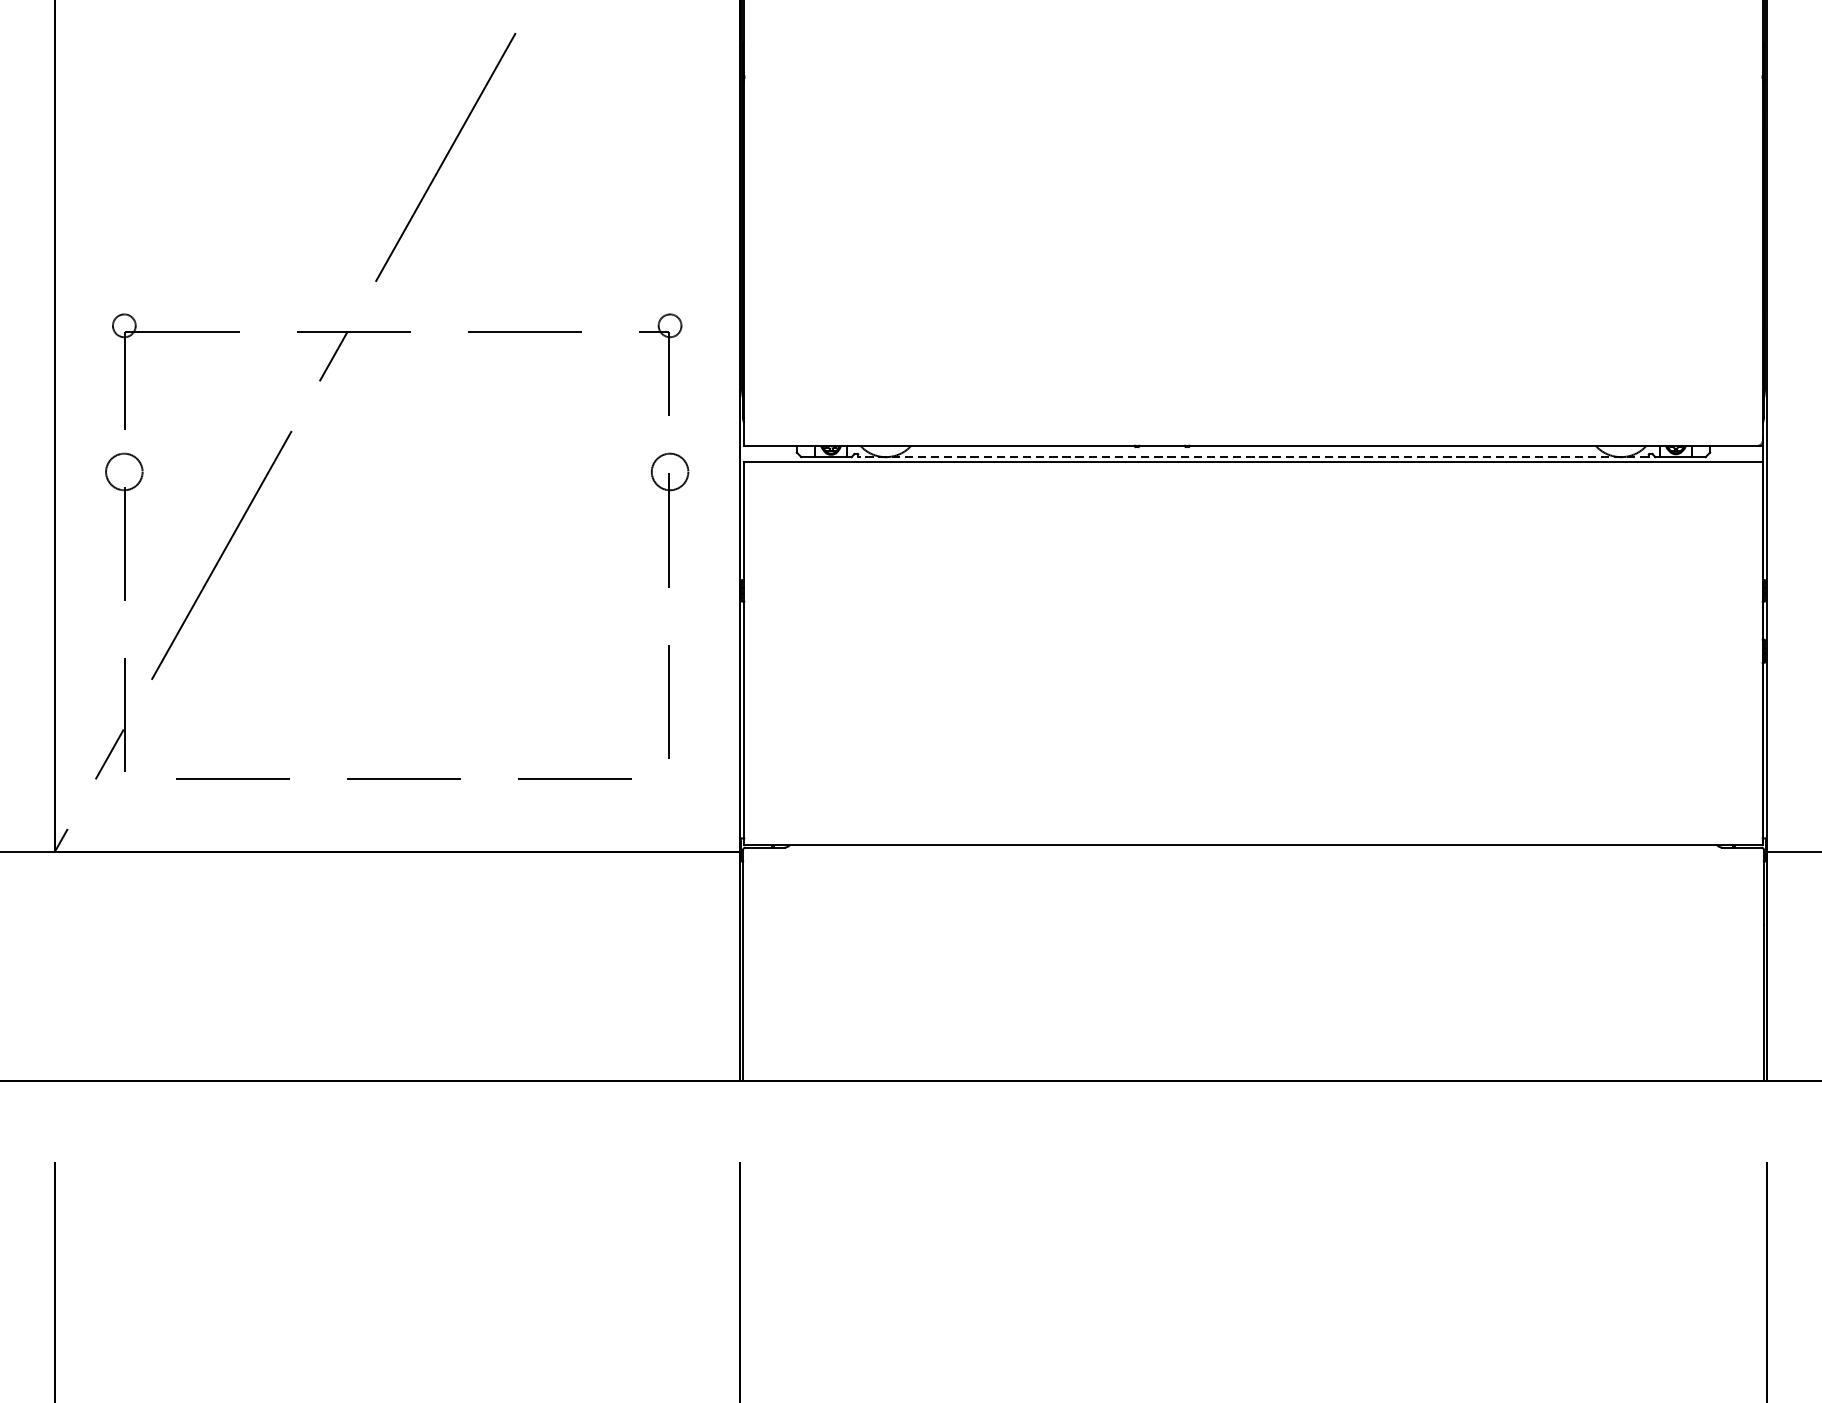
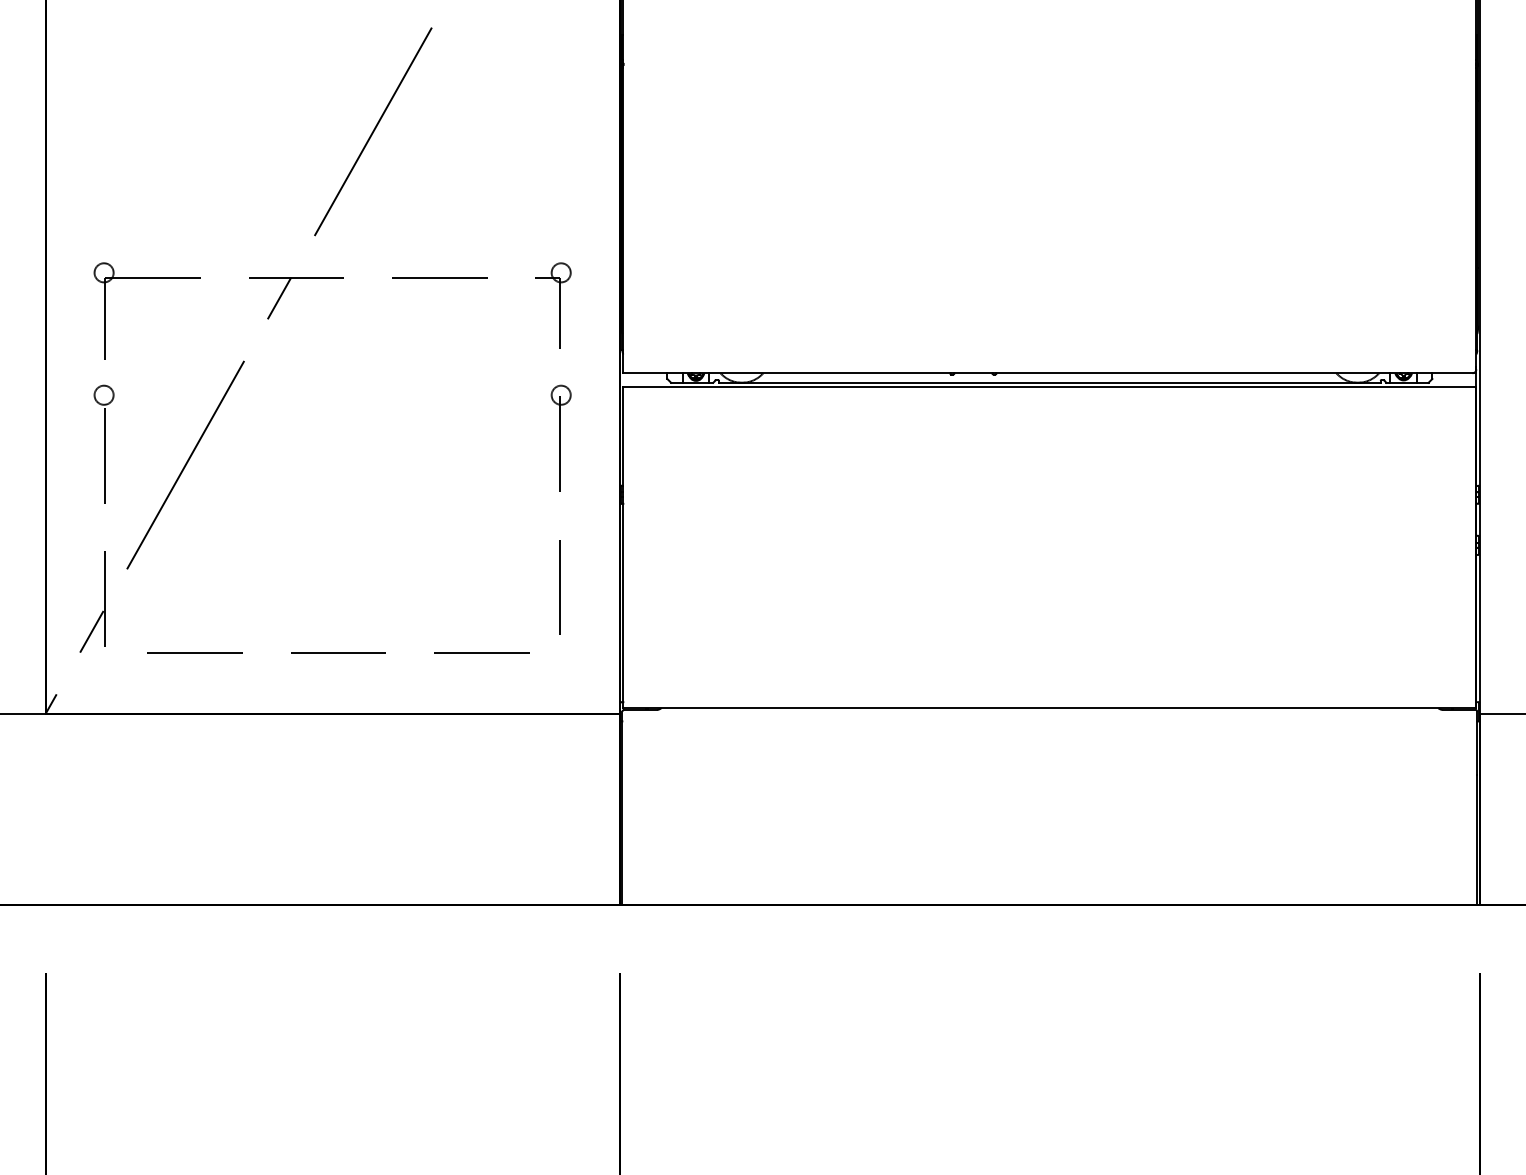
line: (1253, 456) -> (1049, 382), dashed -> solid
circle: (123, 471) -> (103, 394), size x0.62
circle: (669, 471) -> (560, 394), size x0.62

